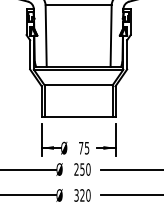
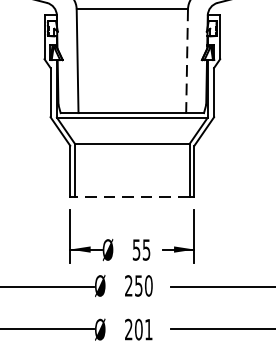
line: (111, 36) -> (187, 61), solid -> dashed
line: (78, 116) -> (132, 196), solid -> dashed
text: (81, 148) -> (137, 250), 75 -> 55
text: (82, 195) -> (138, 329), 320 -> 201

